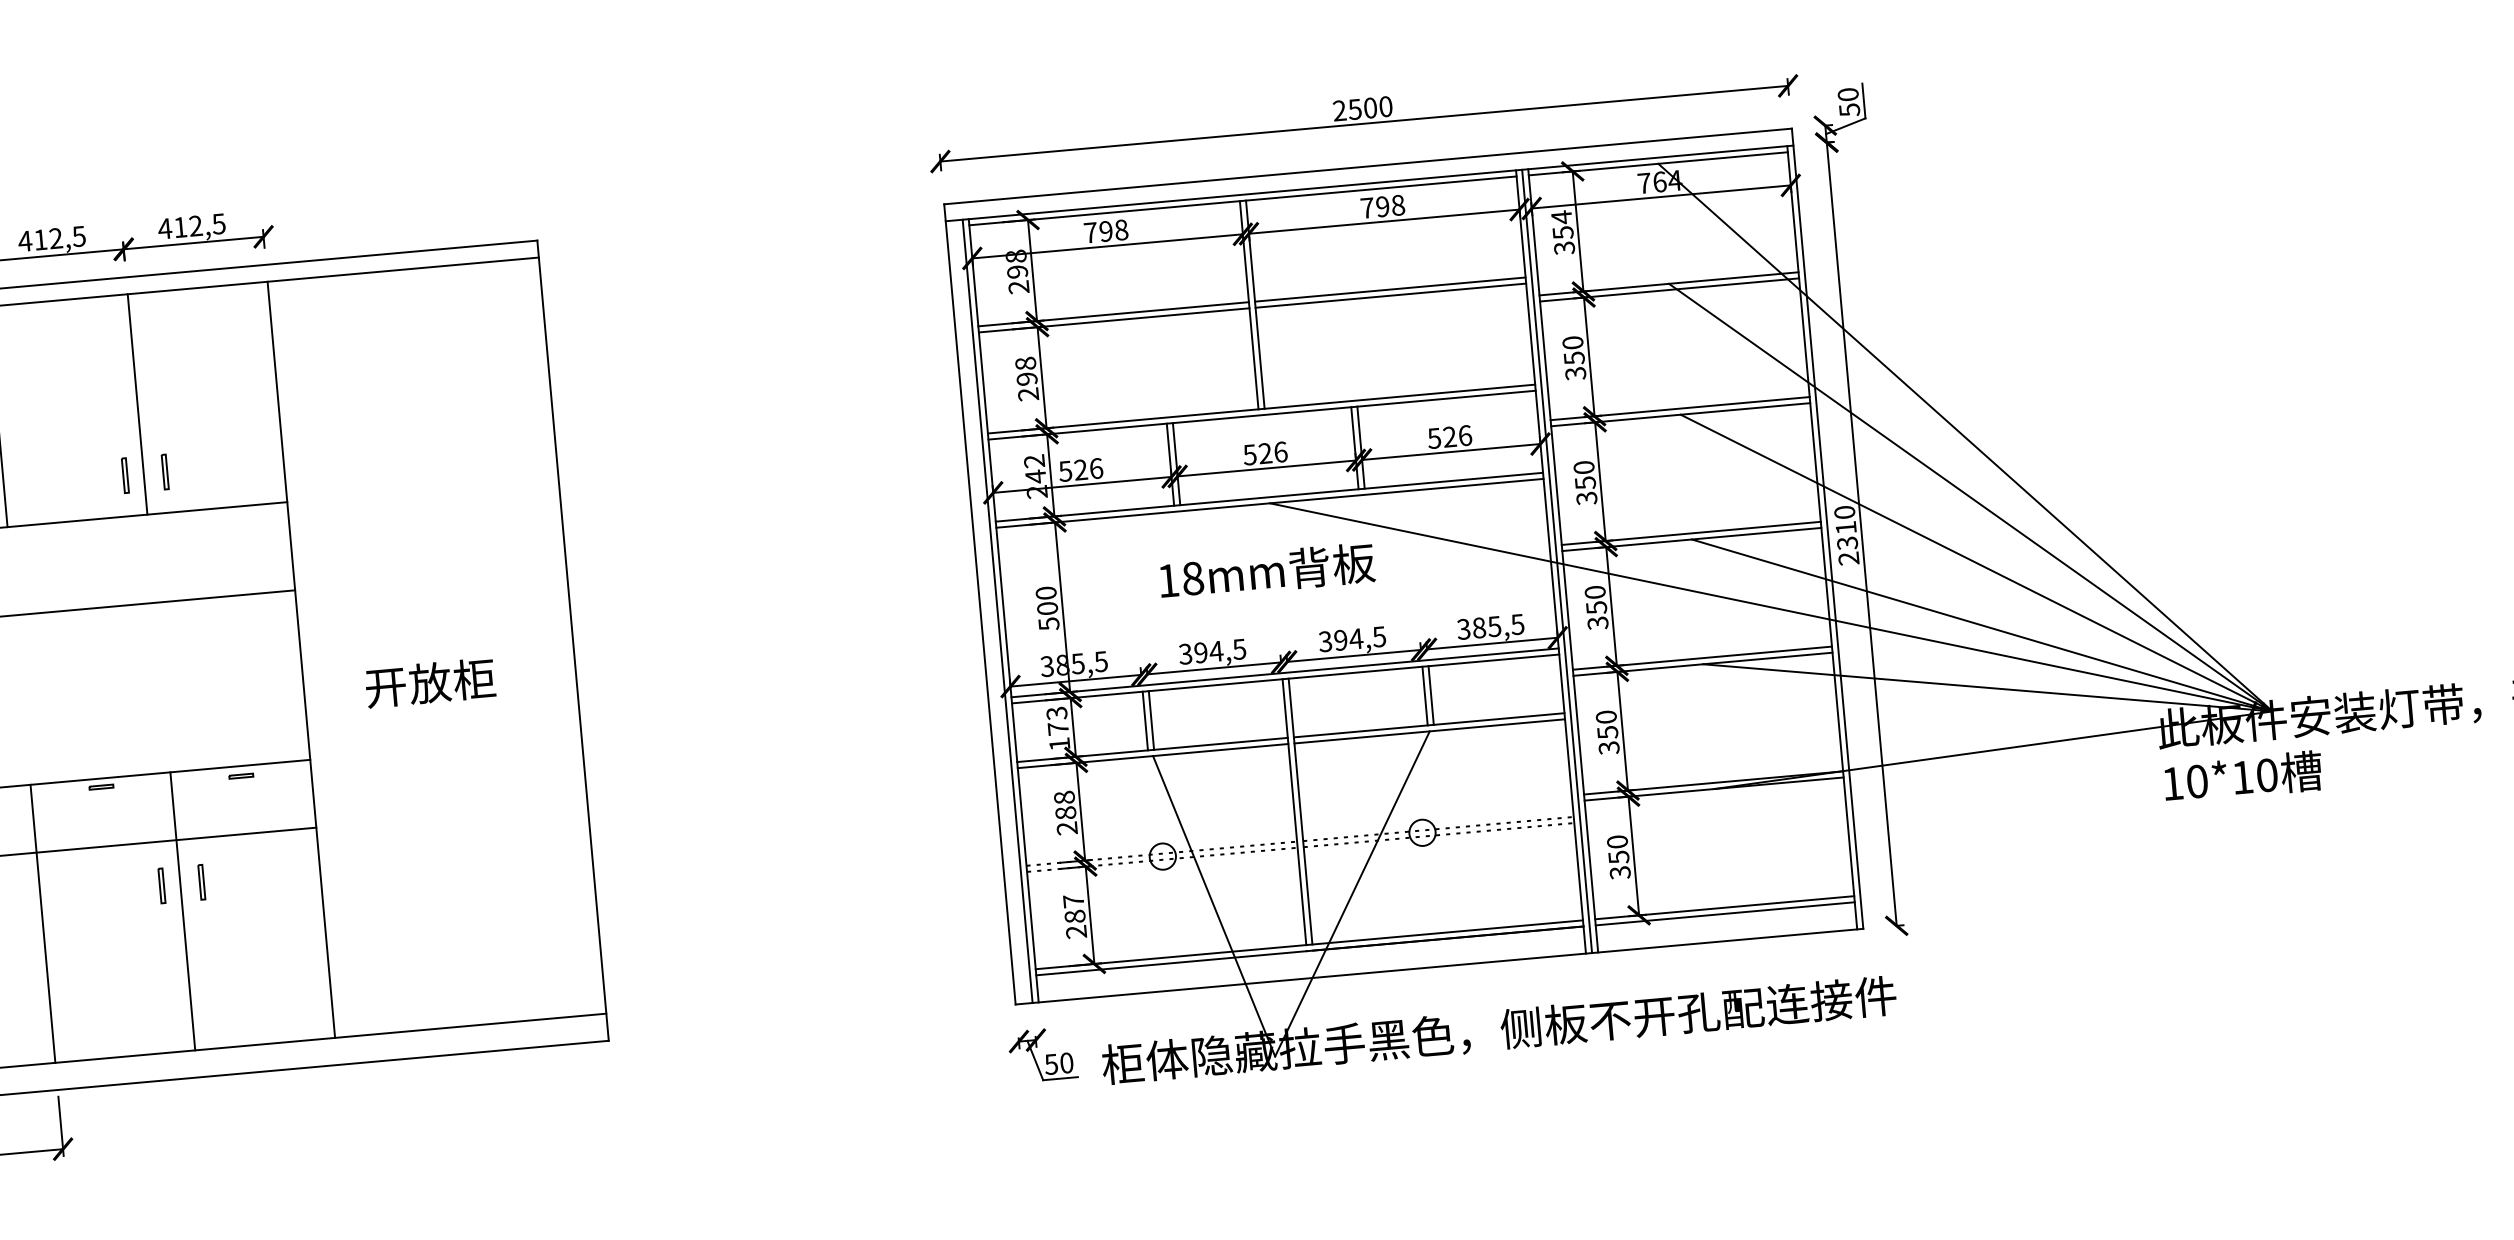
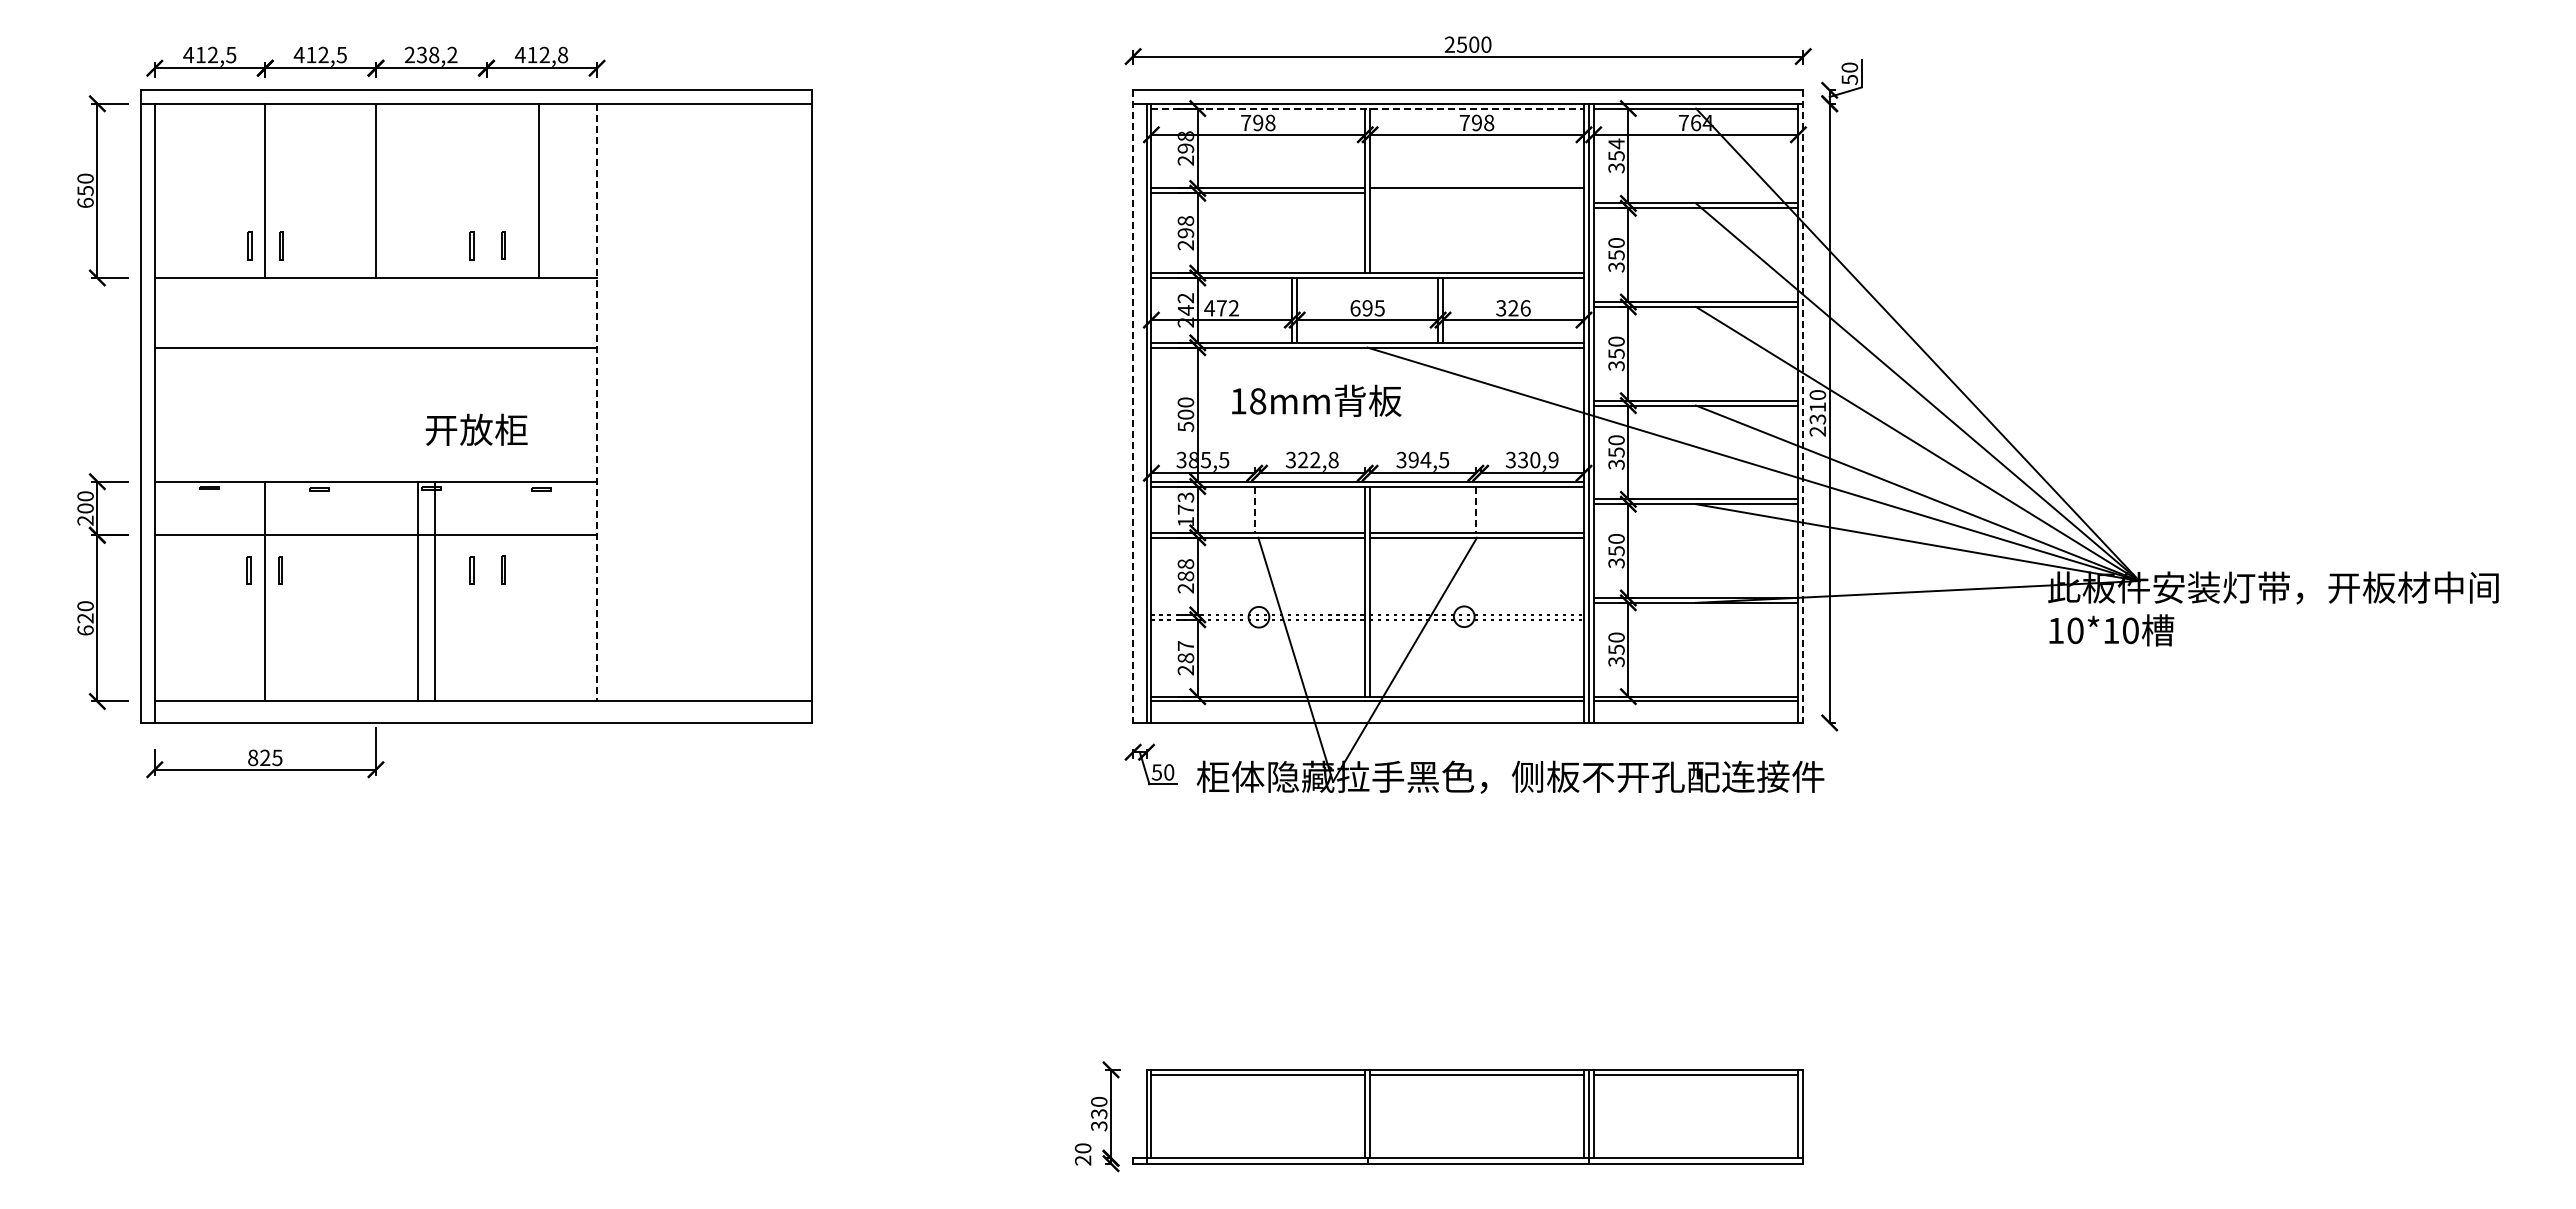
line: (1243, 200) -> (1368, 108), solid -> dashed
text: (218, 223) -> (562, 54), 412,5 -> 412,8
text: (51, 238) -> (430, 54), 412,5 -> 238,2
line: (1390, 296) -> (1476, 193), removed
line: (137, 403) -> (538, 190), moved
text: (1434, 437) -> (1501, 307), 526 -> 326
text: (1265, 453) -> (1367, 308), 526 -> 695
text: (1080, 470) -> (1221, 308), 526 -> 472
line: (1828, 529) -> (1803, 407), solid -> dashed
text: (1266, 570) -> (1316, 400), moved
line: (980, 605) -> (1133, 407), solid -> dashed
text: (1498, 625) -> (1538, 459), 385,5 -> 330,9
text: (1220, 650) -> (1318, 459), 394,5 -> 322,8
line: (301, 659) -> (597, 402), solid -> dashed
text: (430, 682) -> (476, 429), moved
line: (1430, 695) -> (1480, 509), removed
line: (1424, 697) -> (1475, 510), solid -> dashed
line: (1151, 720) -> (1259, 509), removed
line: (1145, 722) -> (1254, 510), solid -> dashed
line: (182, 911) -> (434, 591), moved
line: (42, 923) -> (417, 591), moved

